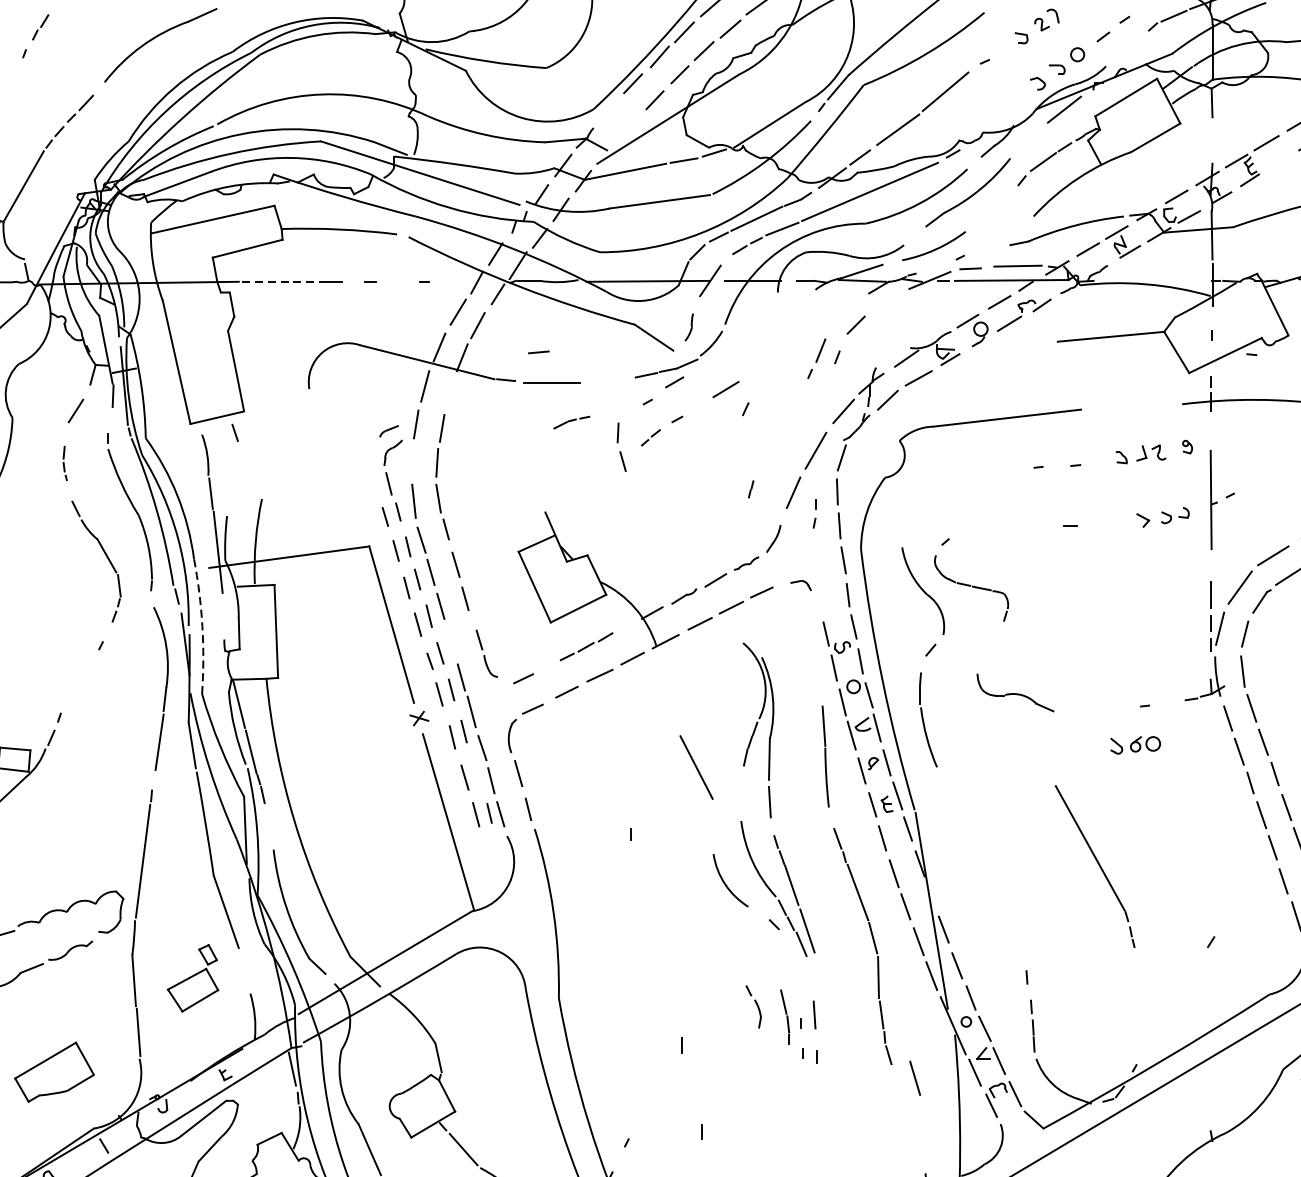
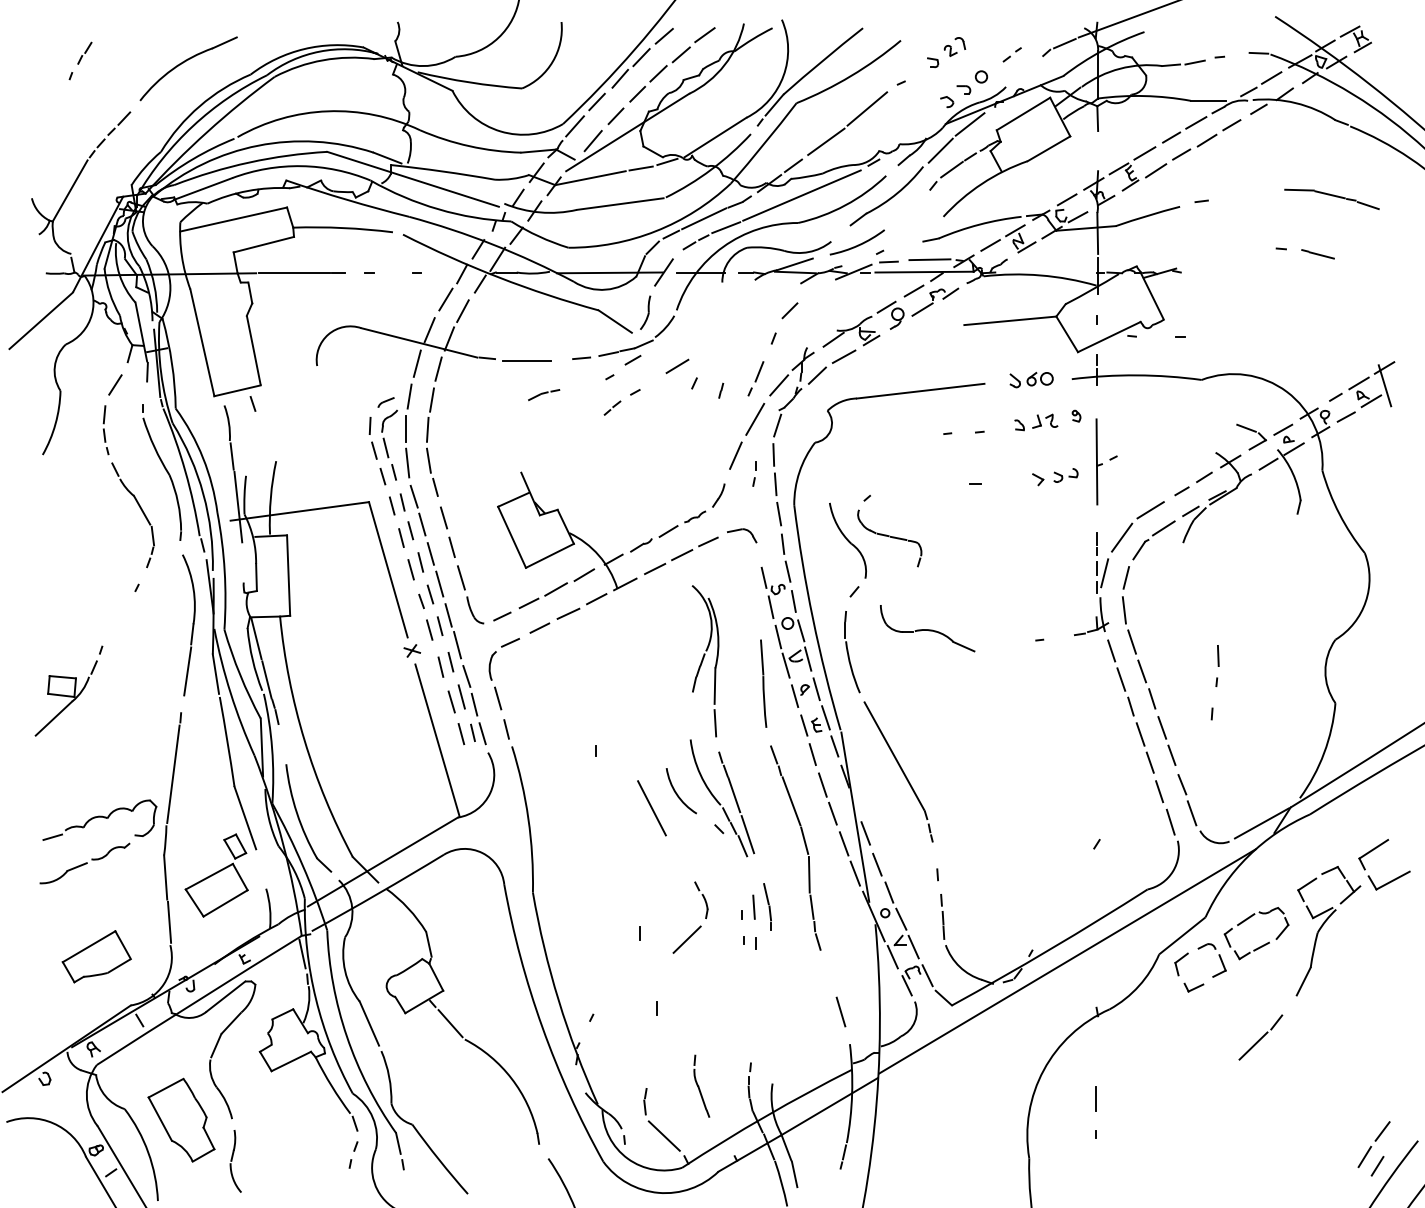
part: (1112, 28) -> (1011, 54), size x0.62
line: (606, 112) -> (574, 126), added
line: (627, 129) -> (592, 141), added
line: (1030, 139) -> (940, 150), added
line: (1280, 162) -> (1156, 170), added
line: (283, 282) -> (294, 273), dashed -> solid
part: (689, 327) -> (645, 312), size x1.43
line: (538, 351) -> (581, 357), moved
part: (816, 358) -> (755, 378), moved
line: (449, 391) -> (438, 368), added
part: (620, 447) -> (372, 438), moved
line: (412, 461) -> (406, 428), added
part: (64, 463) -> (105, 430), size x1.67
line: (751, 489) -> (721, 390), moved
part: (801, 585) -> (742, 535), size x1.67
arc: (202, 626) -> (224, 571), dashed -> solid
line: (450, 640) -> (439, 583), added
part: (586, 646) -> (556, 588), size x1.67
part: (486, 653) -> (470, 594), size x1.43
part: (1015, 692) -> (927, 628), size x1.43
part: (1135, 745) -> (1031, 380), moved
line: (695, 767) -> (651, 808), moved
line: (476, 771) -> (461, 696), added
part: (1094, 866) -> (898, 771), moved
part: (192, 978) -> (216, 875), size x1.43
part: (785, 1016) -> (767, 906), moved
line: (736, 1052) -> (686, 939), added
line: (914, 1077) -> (840, 1011), moved

